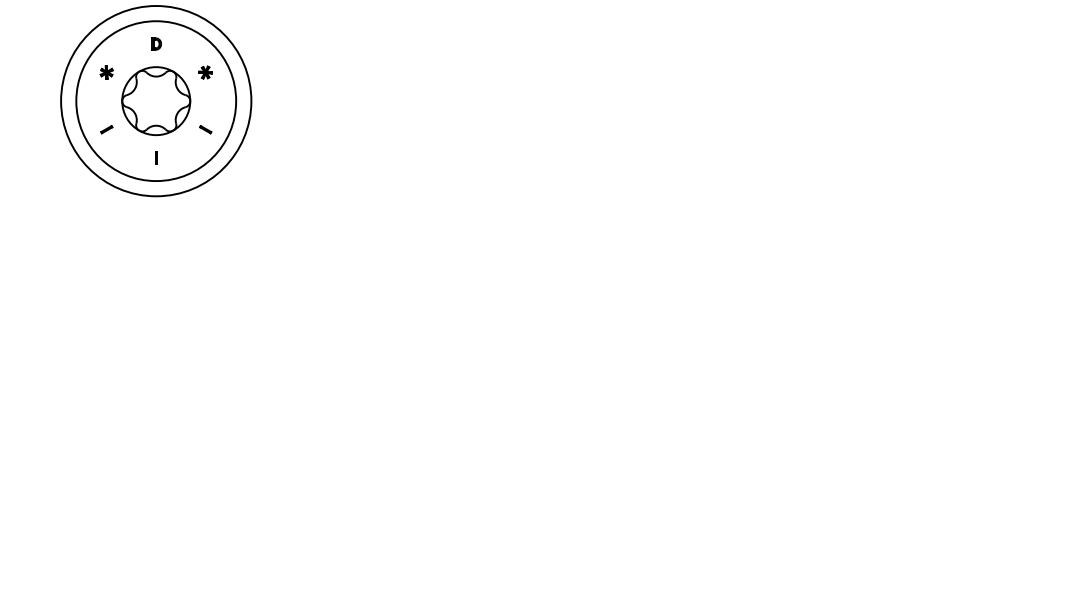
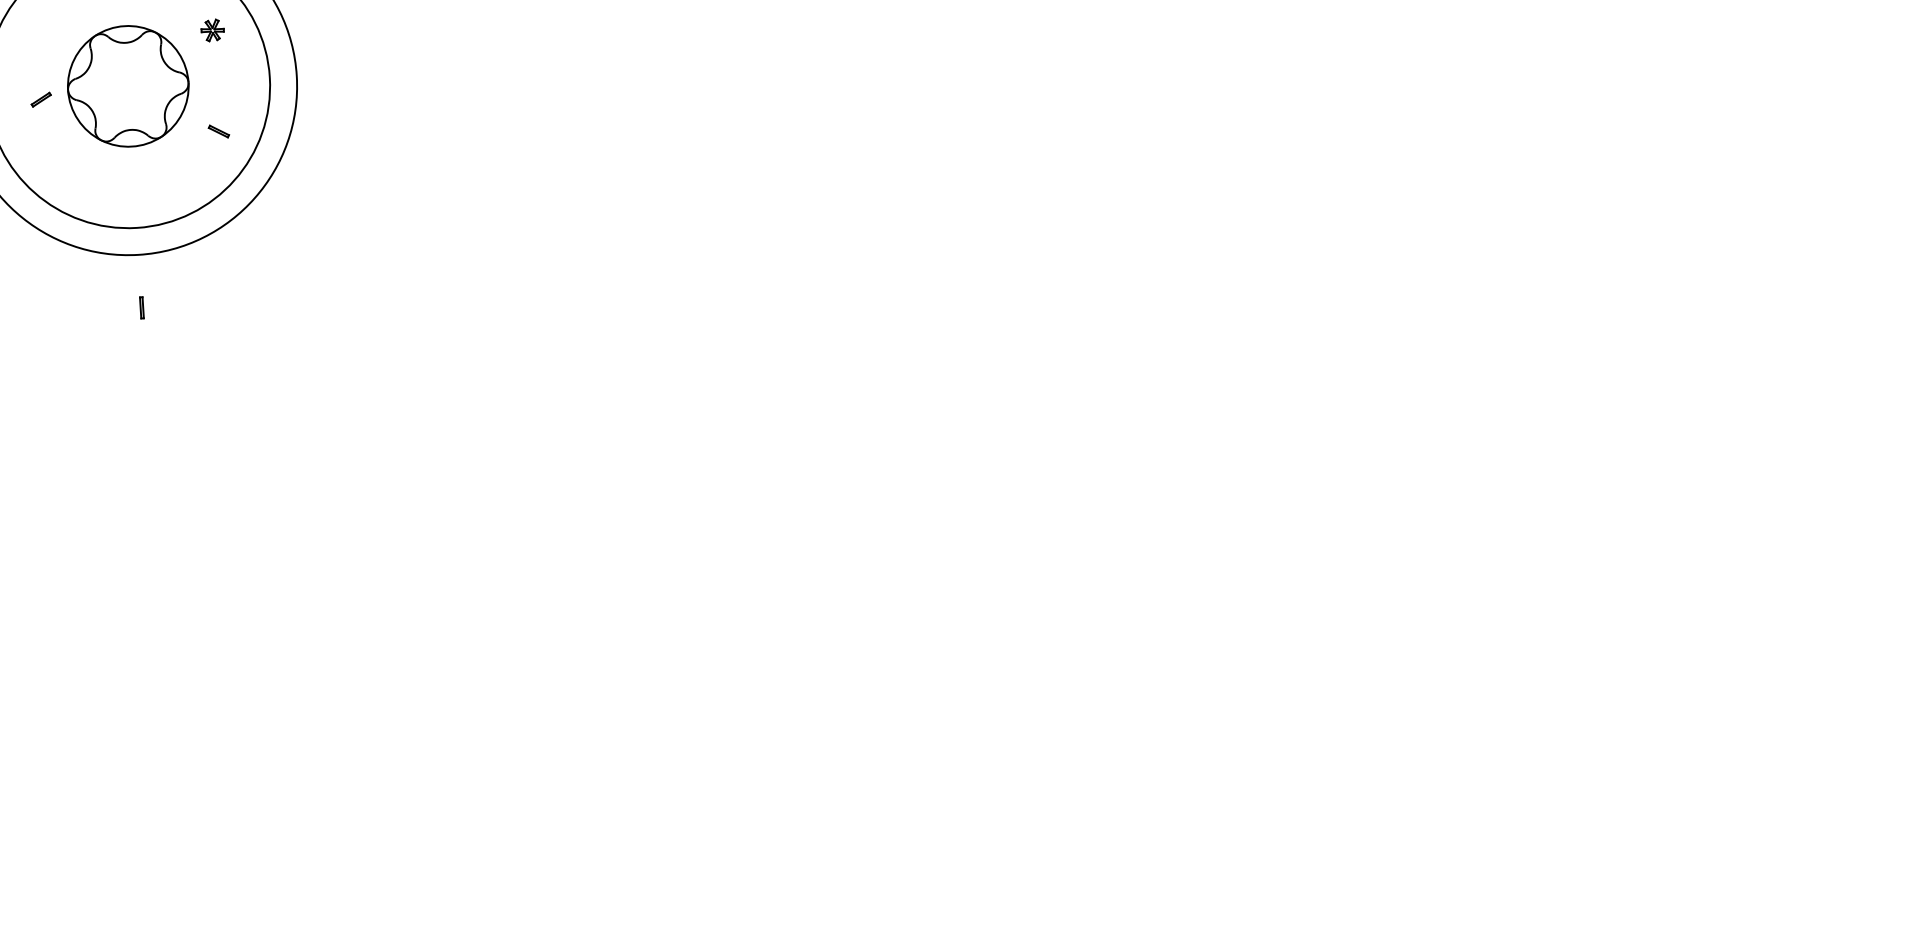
part: (106, 72) -> (37, 41), removed
part: (106, 129) -> (40, 99), moved
line: (156, 157) -> (142, 306), moved

